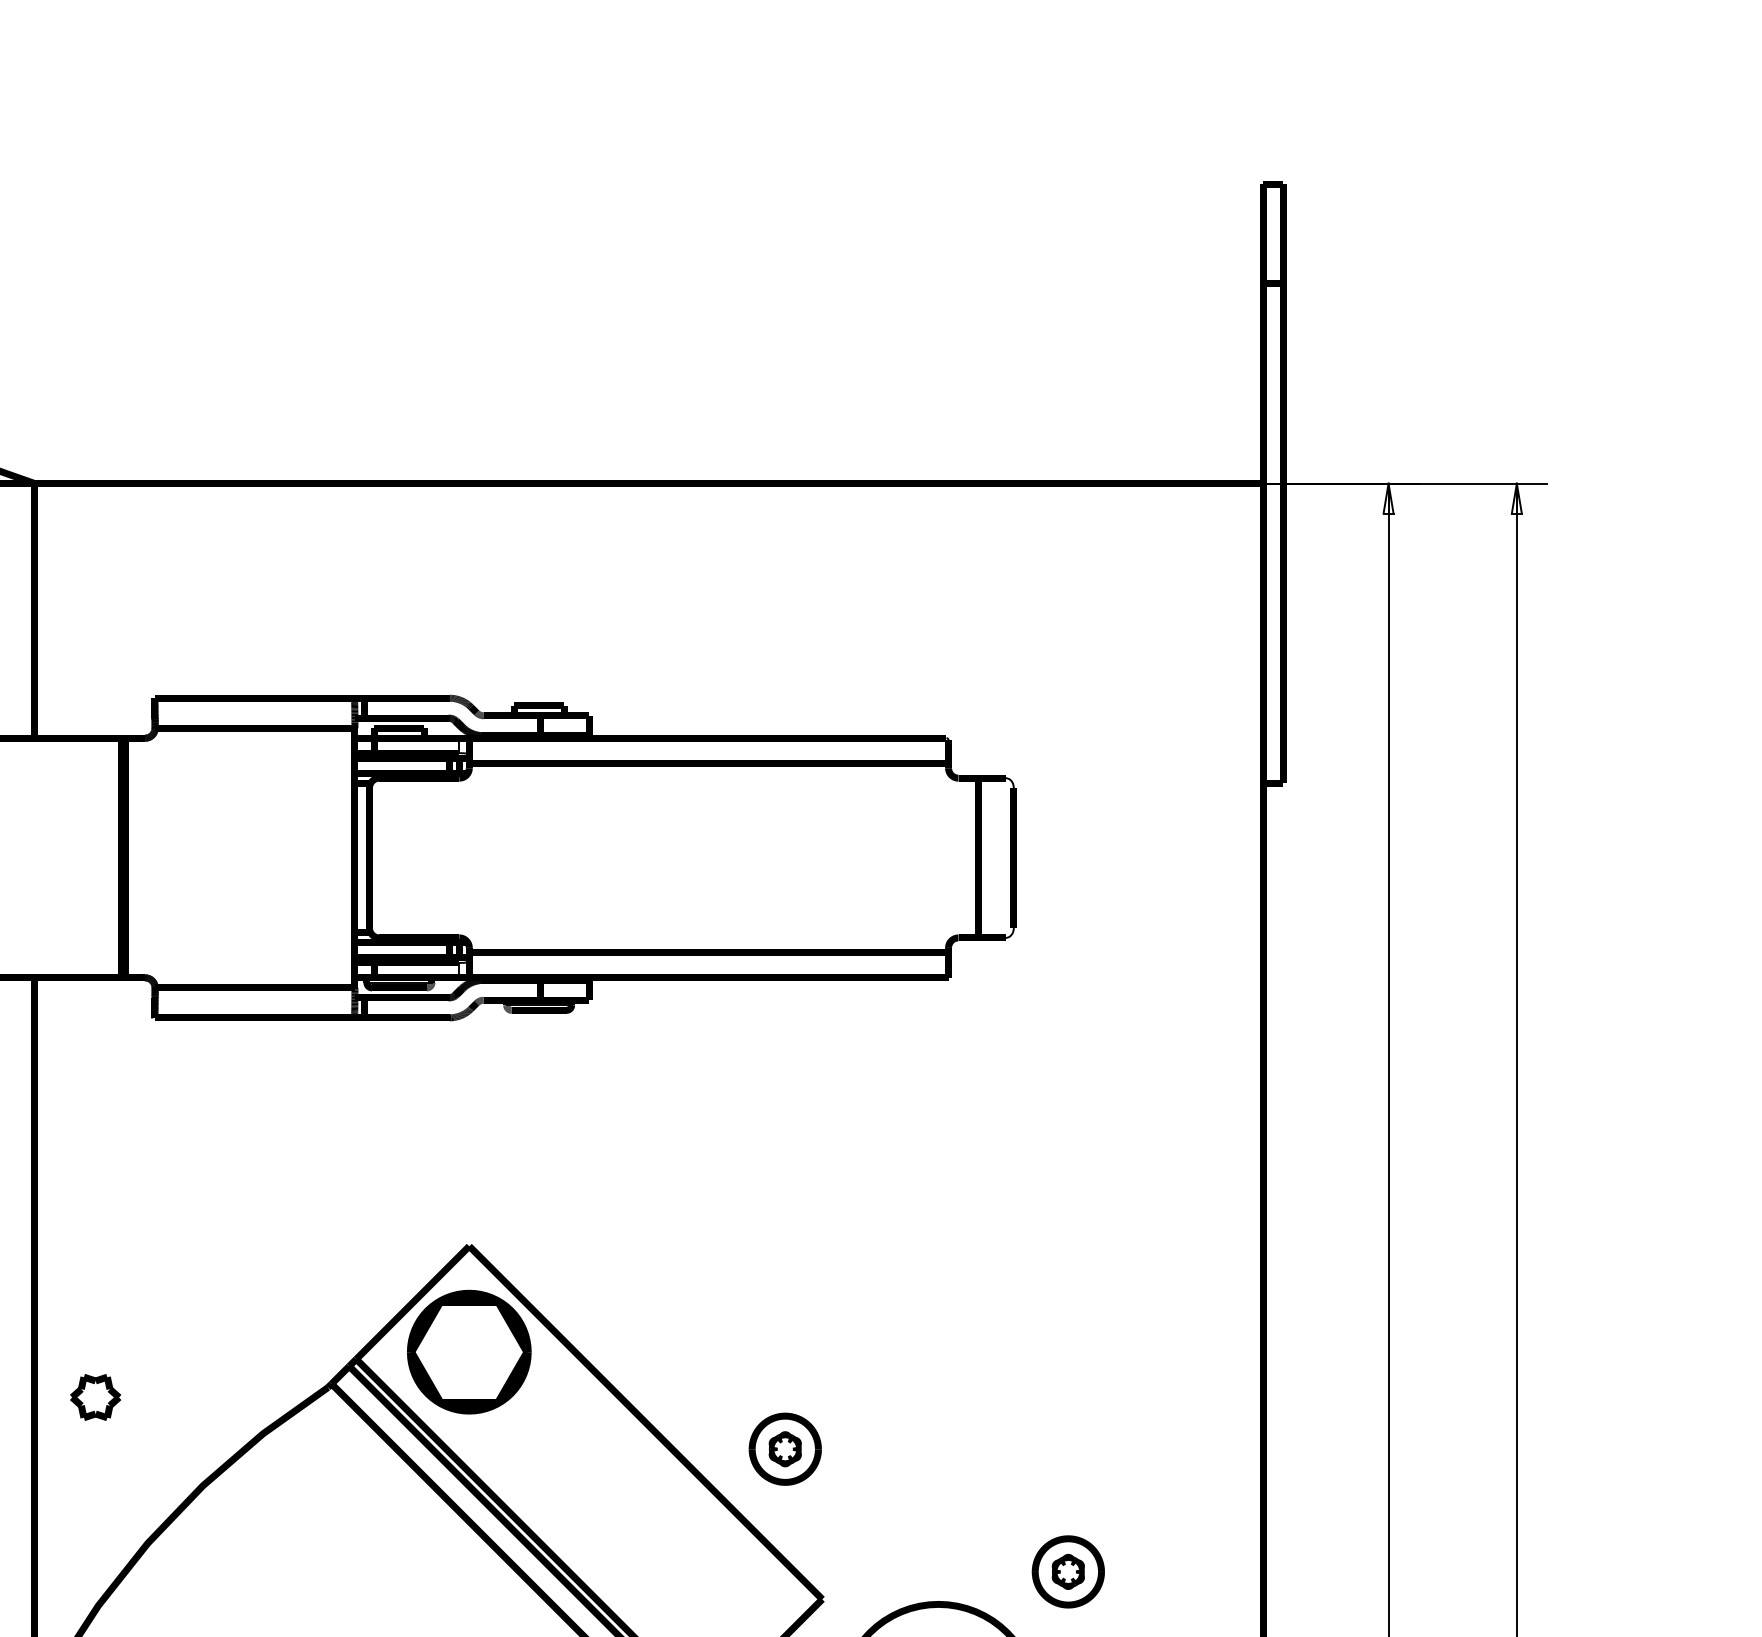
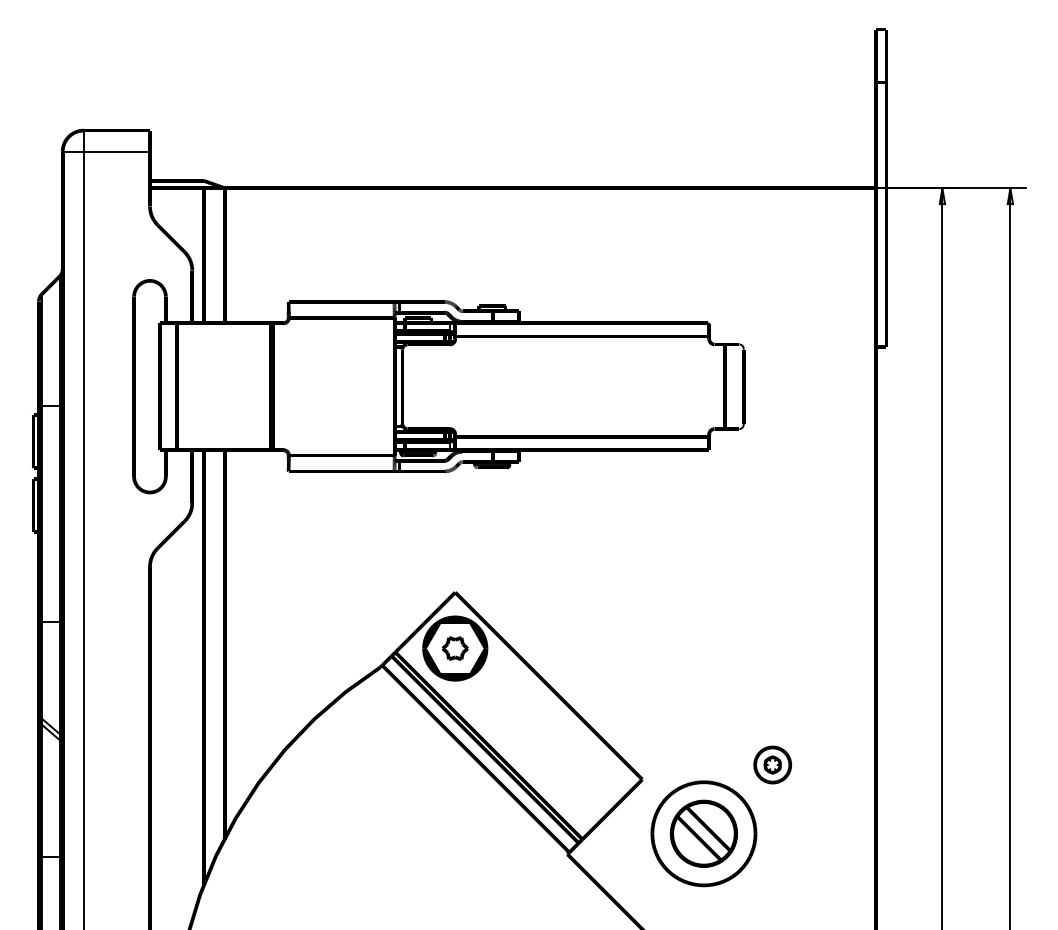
part: (94, 1397) -> (454, 648), moved
part: (784, 1448) -> (622, 699), removed

